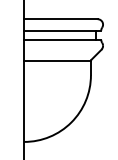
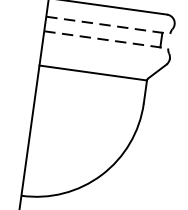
line: (62, 30) -> (108, 24), solid -> dashed
line: (62, 39) -> (106, 39), solid -> dashed

